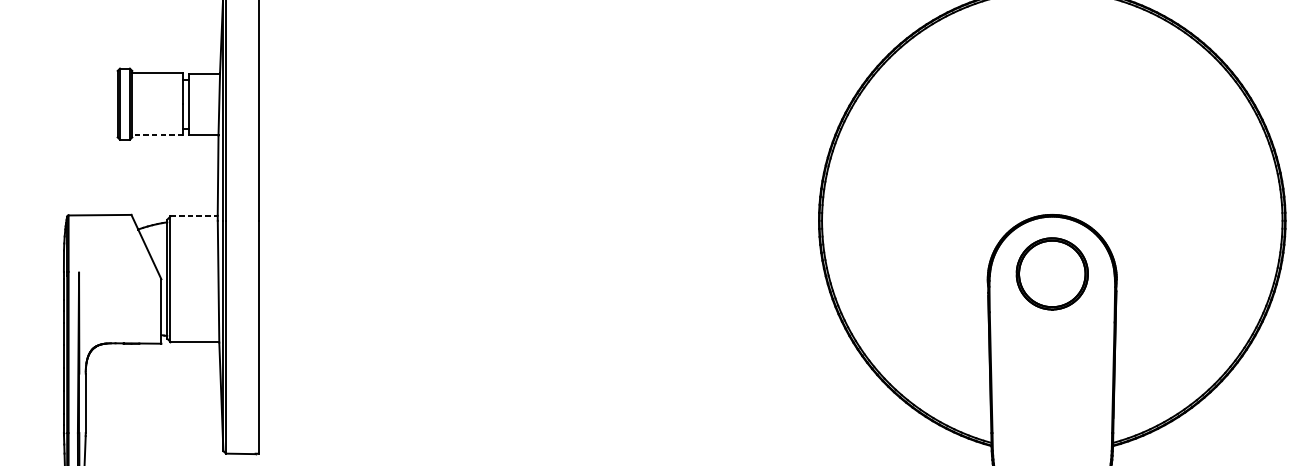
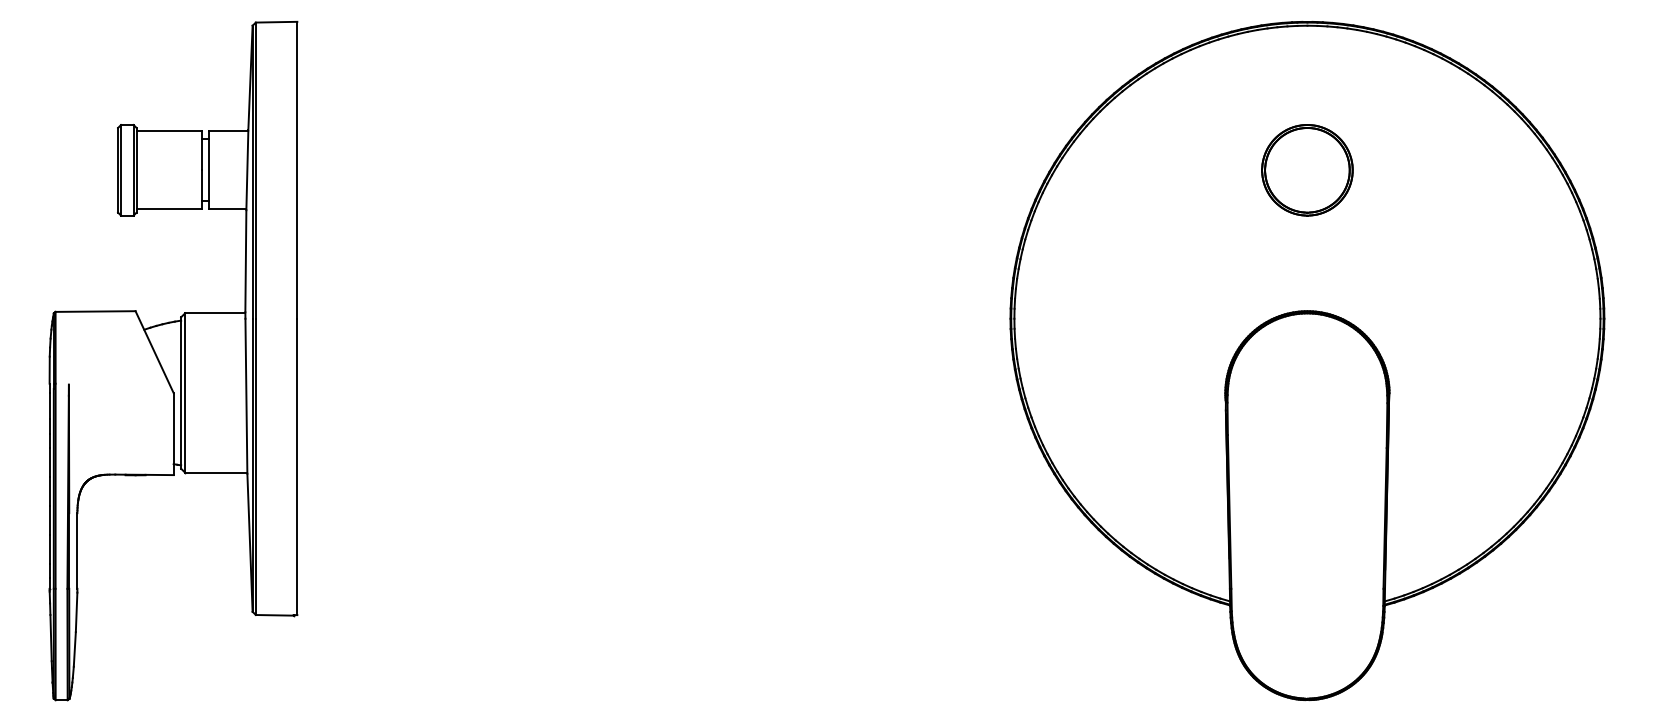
line: (157, 134) -> (168, 209), dashed -> solid
line: (194, 216) -> (215, 313), dashed -> solid
part: (1052, 274) -> (1307, 170), moved

